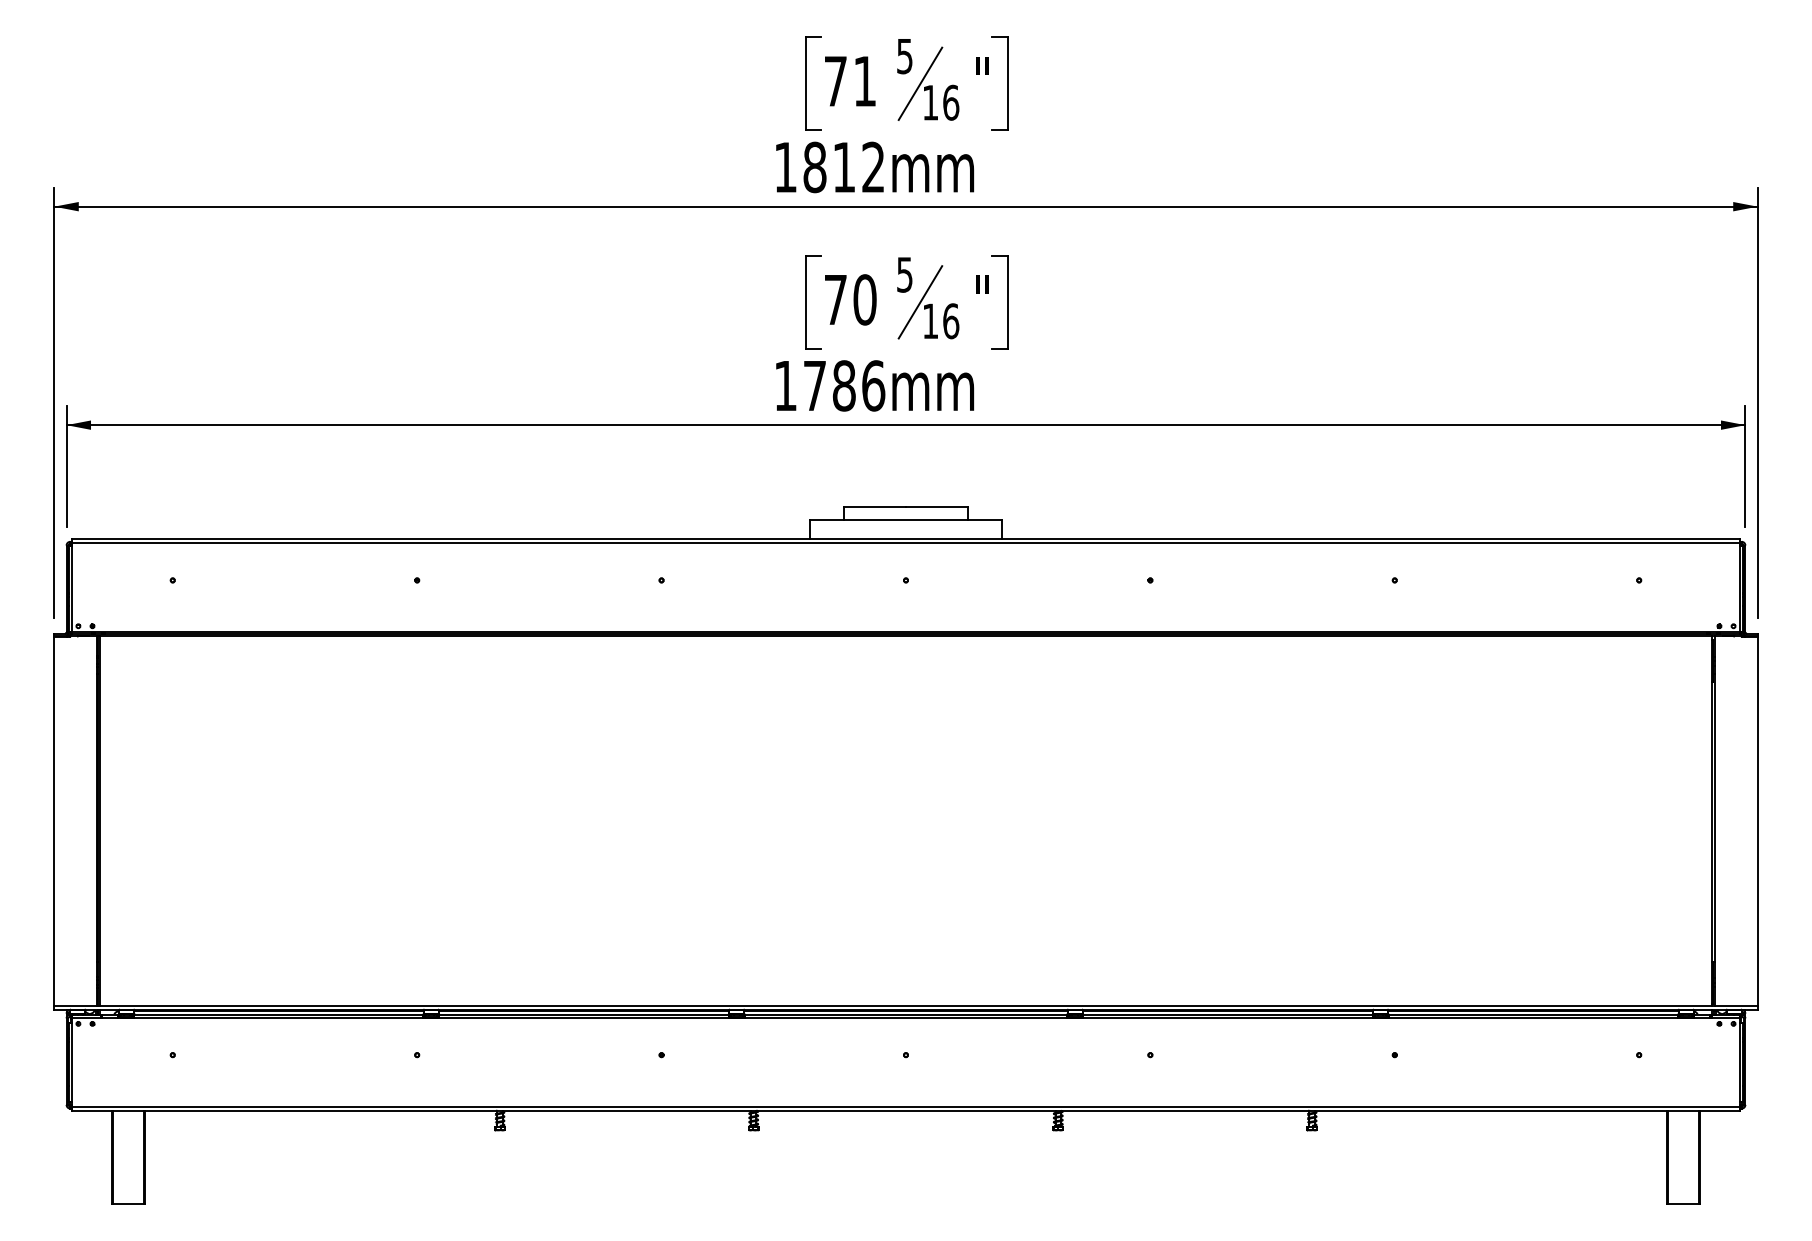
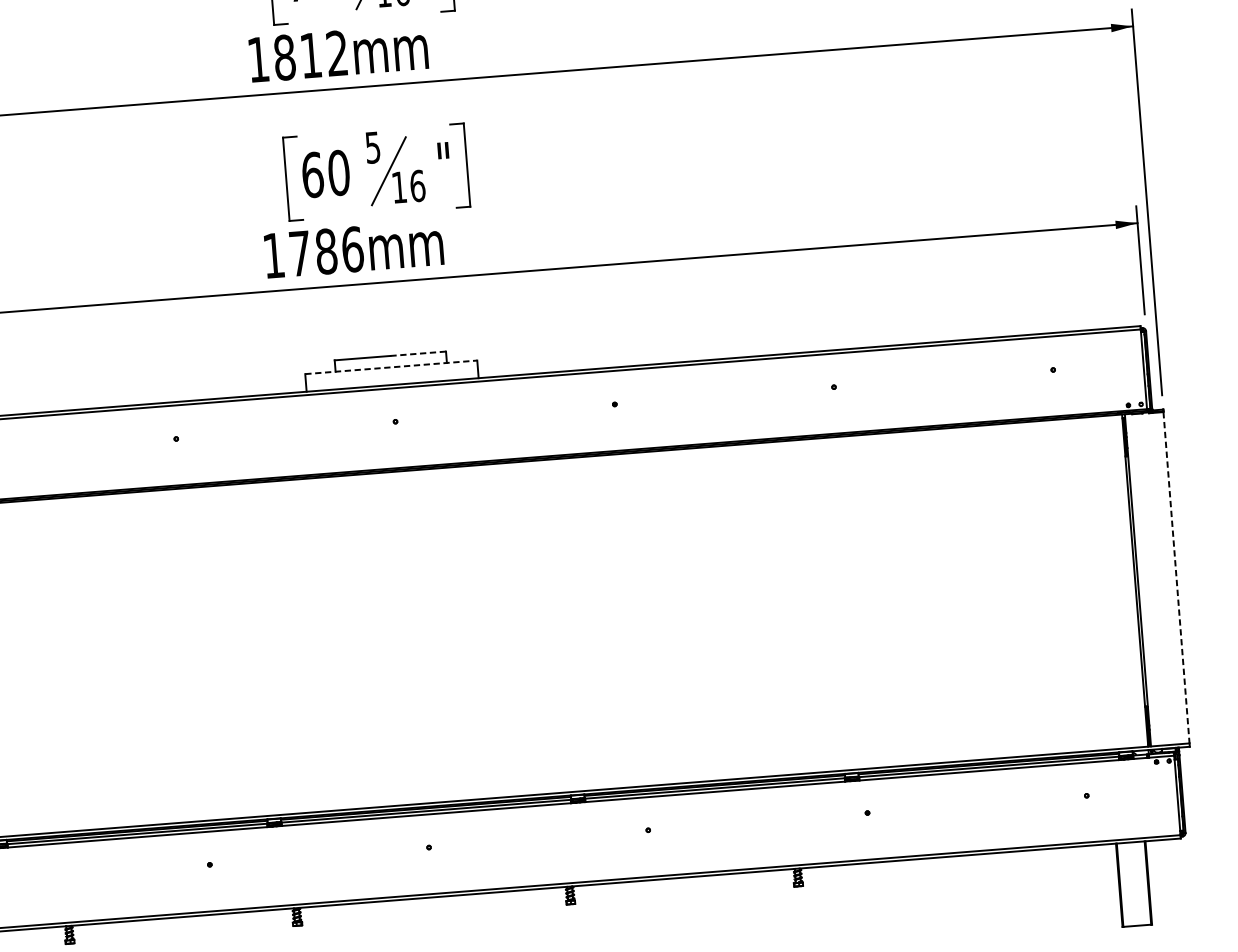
text: (835, 299) -> (312, 174), 70 -> 60
line: (937, 507) -> (418, 354), solid -> dashed
line: (906, 519) -> (391, 367), solid -> dashed
line: (1757, 821) -> (1176, 577), solid -> dashed

